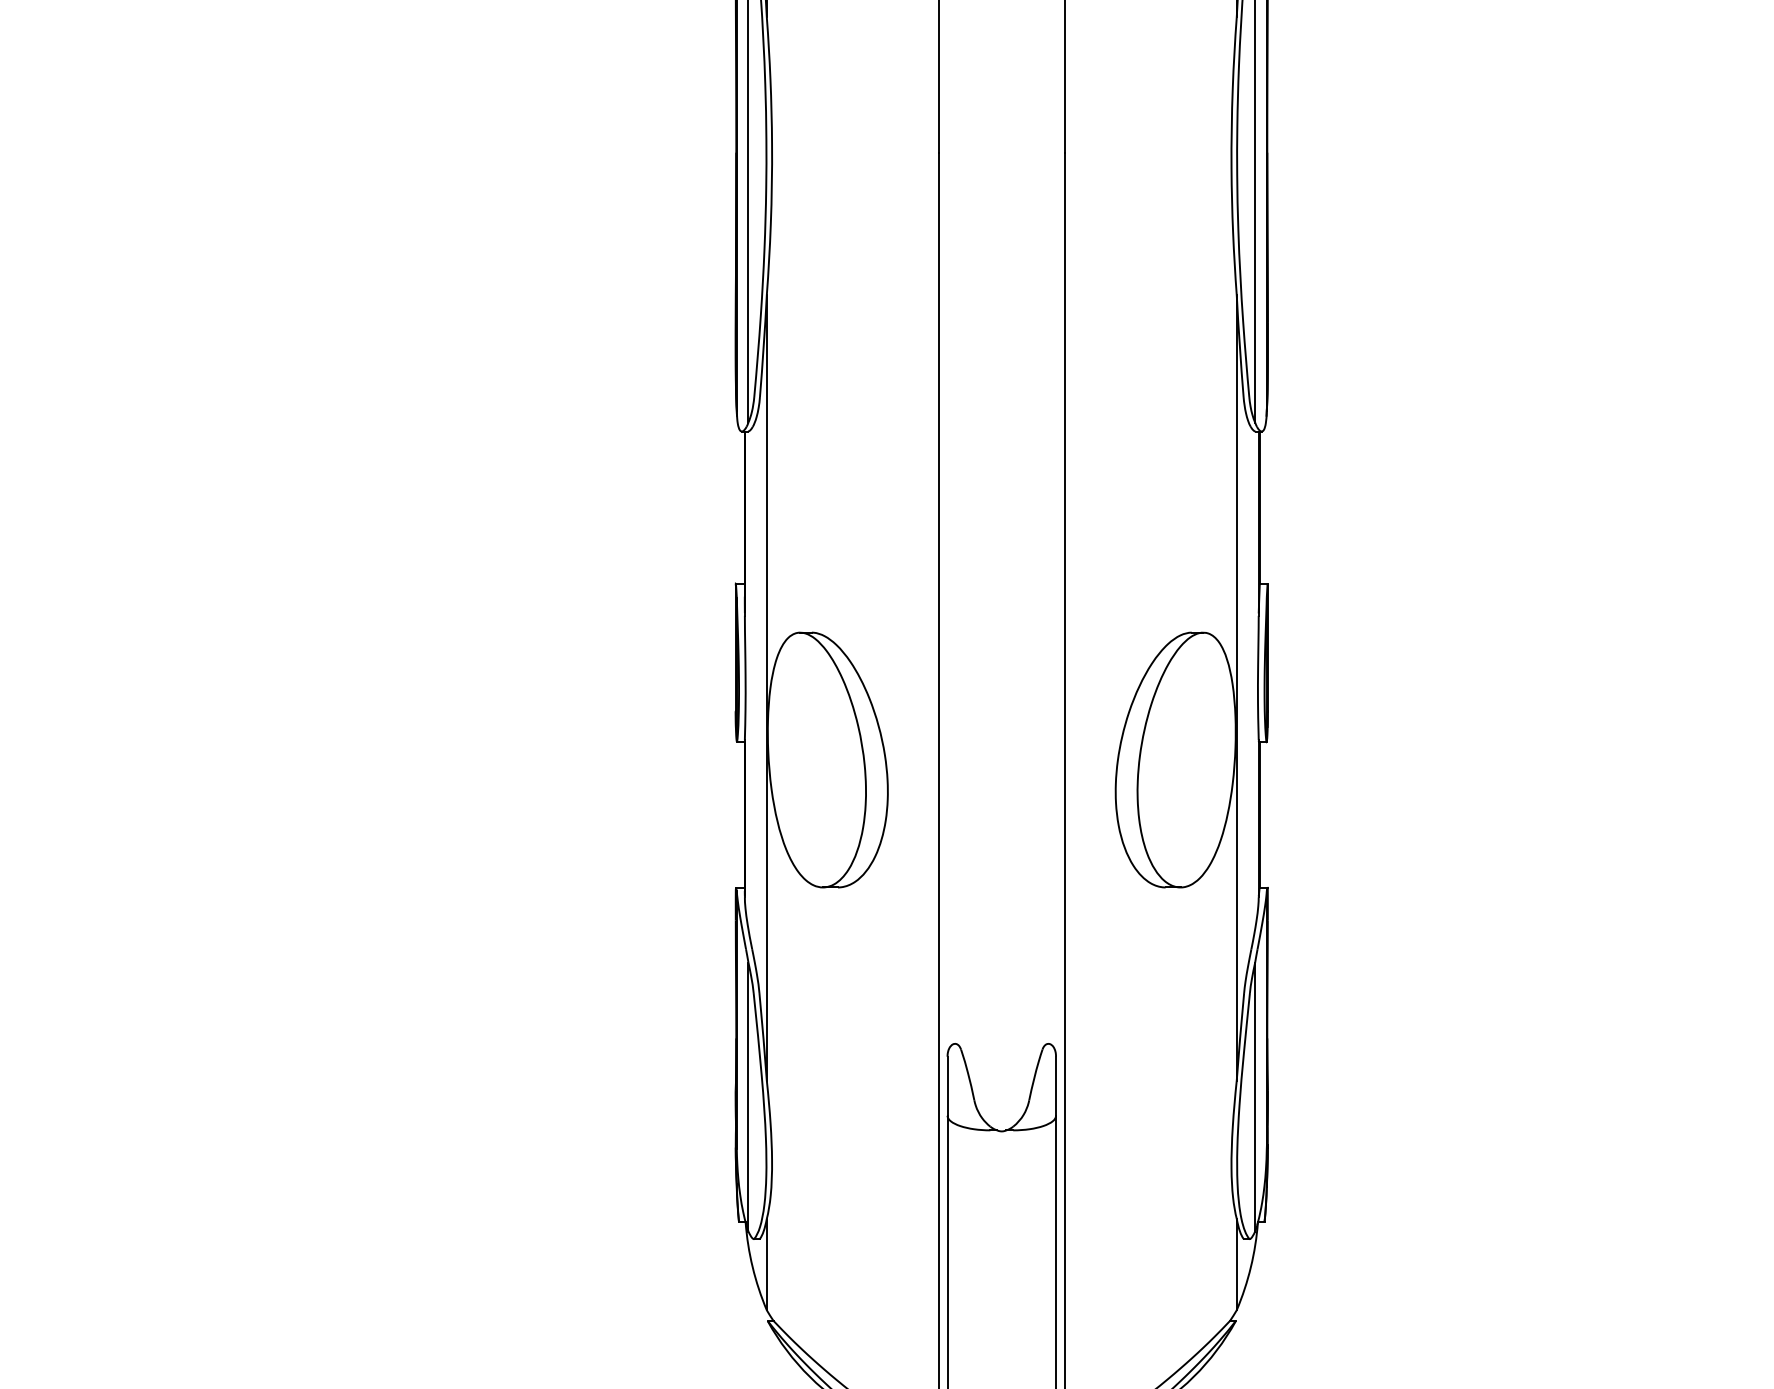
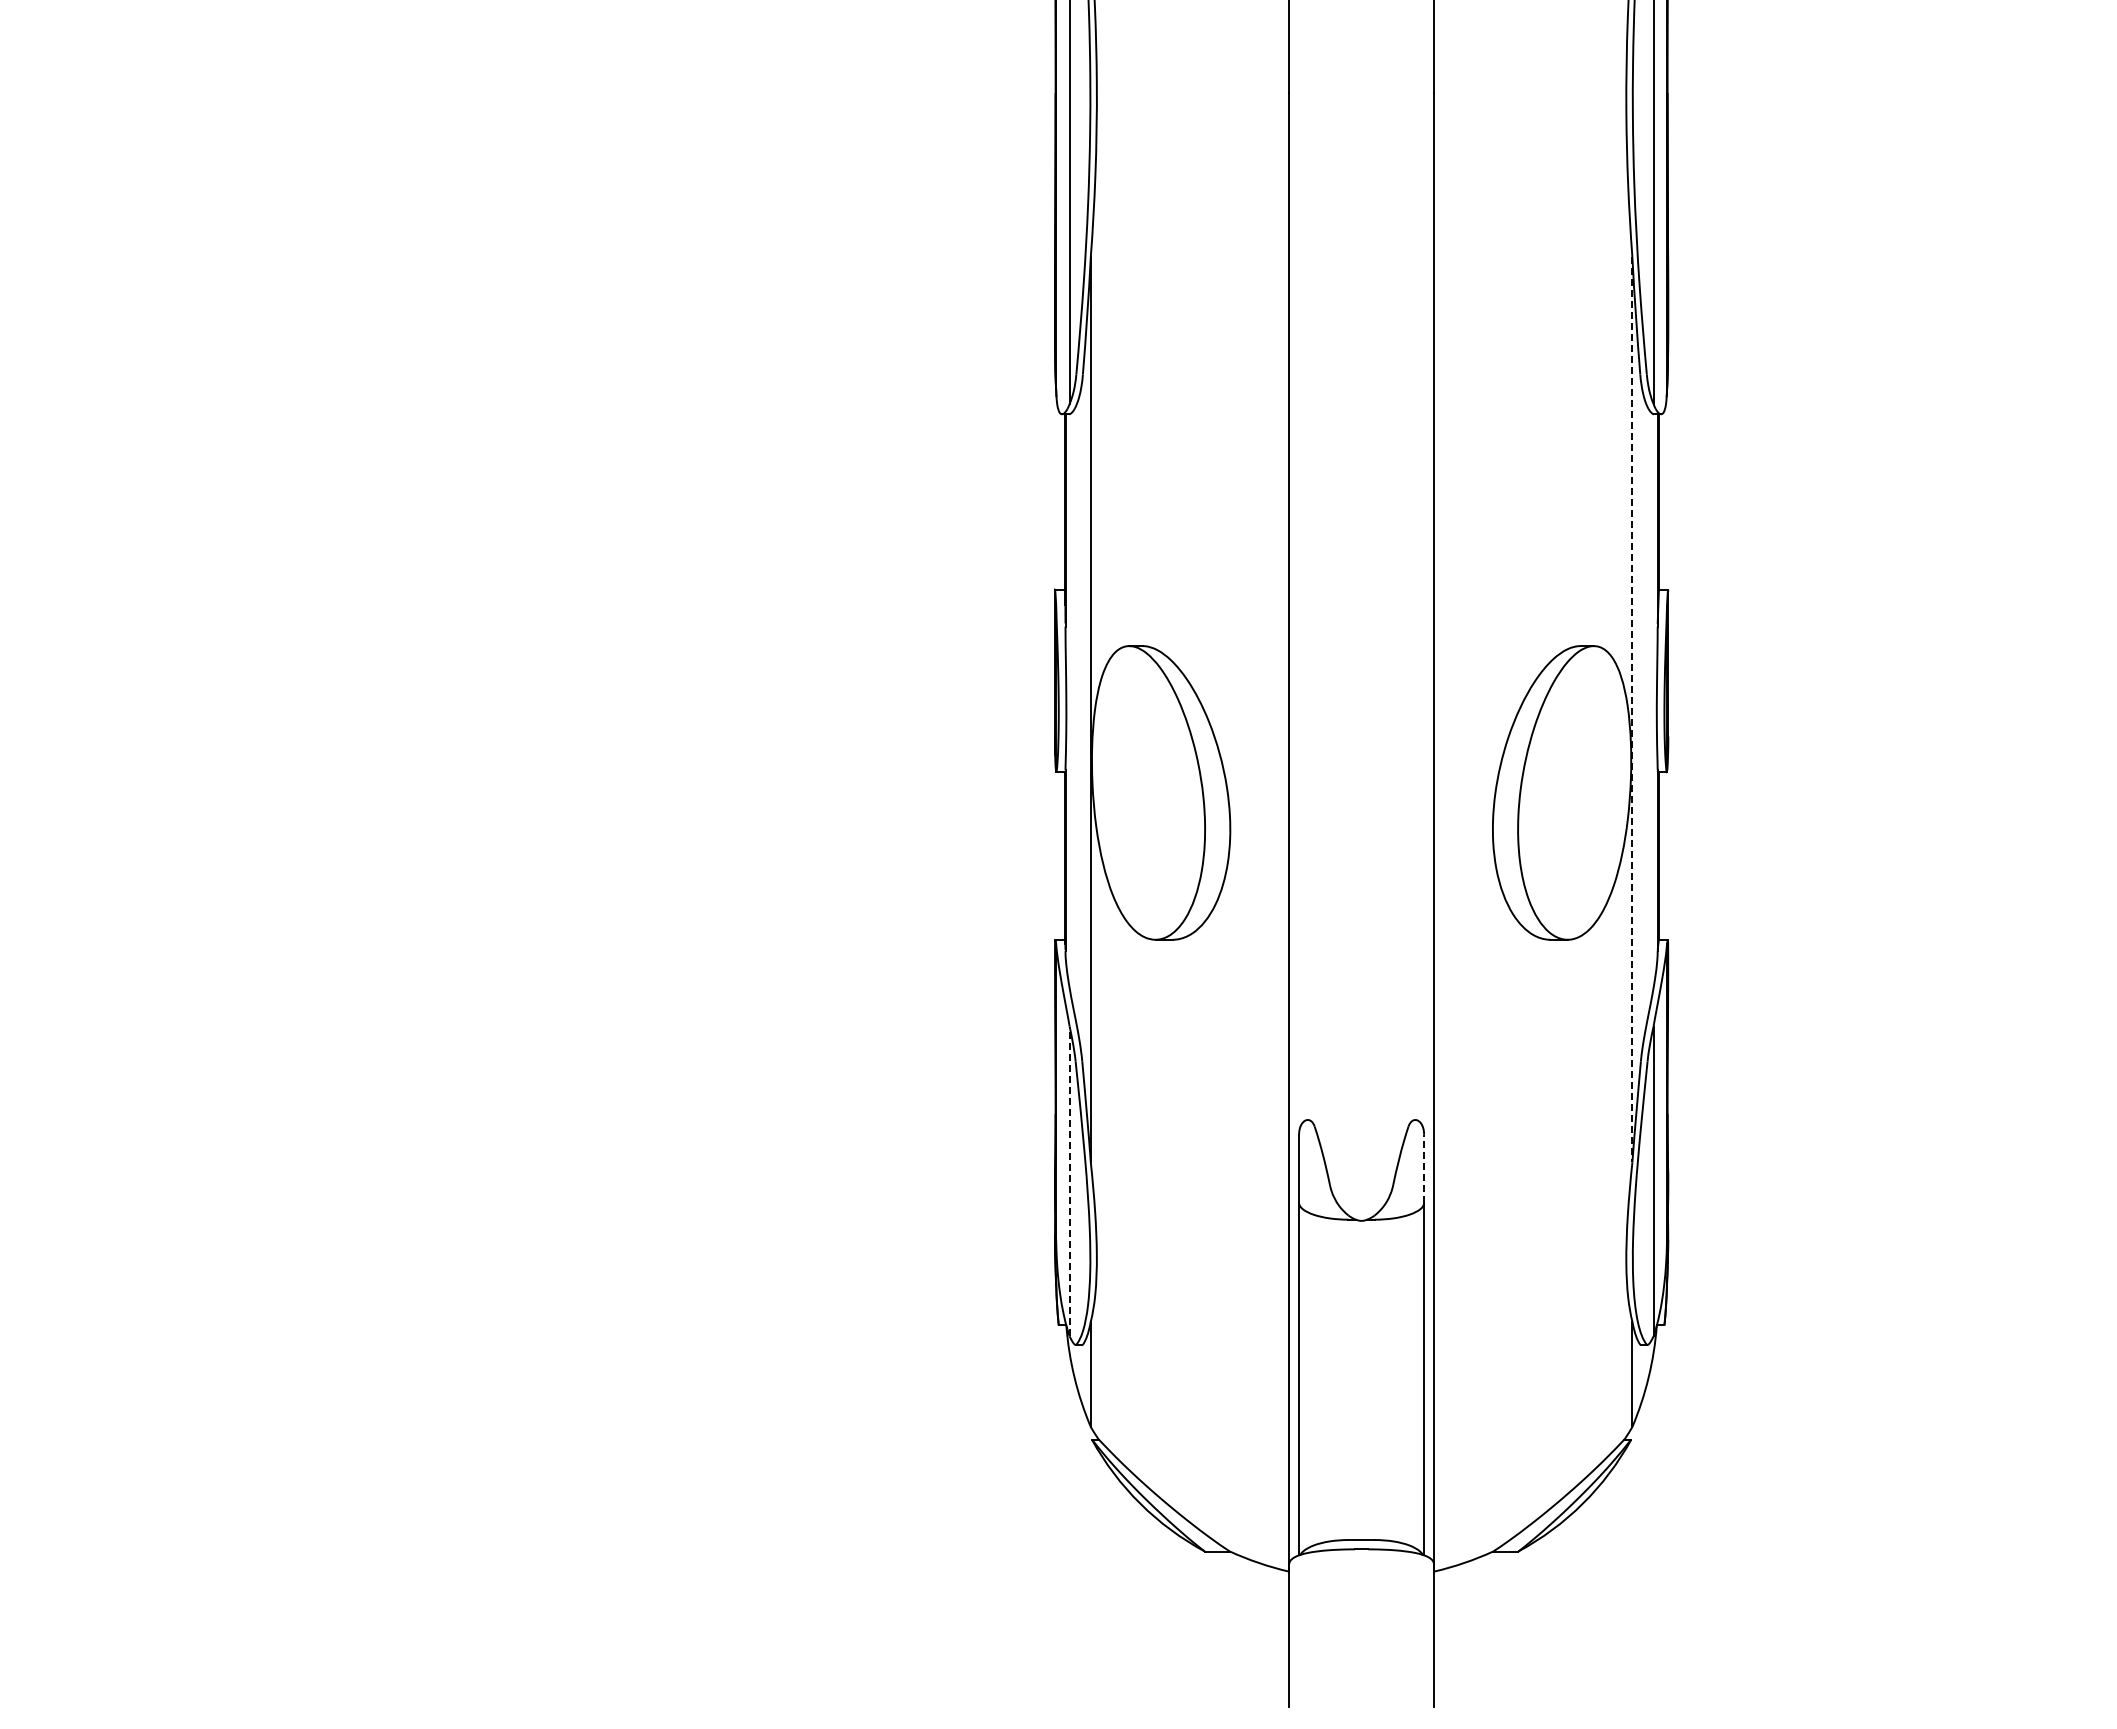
line: (1236, 687) -> (1632, 709), solid -> dashed
line: (1056, 1085) -> (1424, 1168), solid -> dashed
line: (748, 1097) -> (1069, 1181), solid -> dashed

